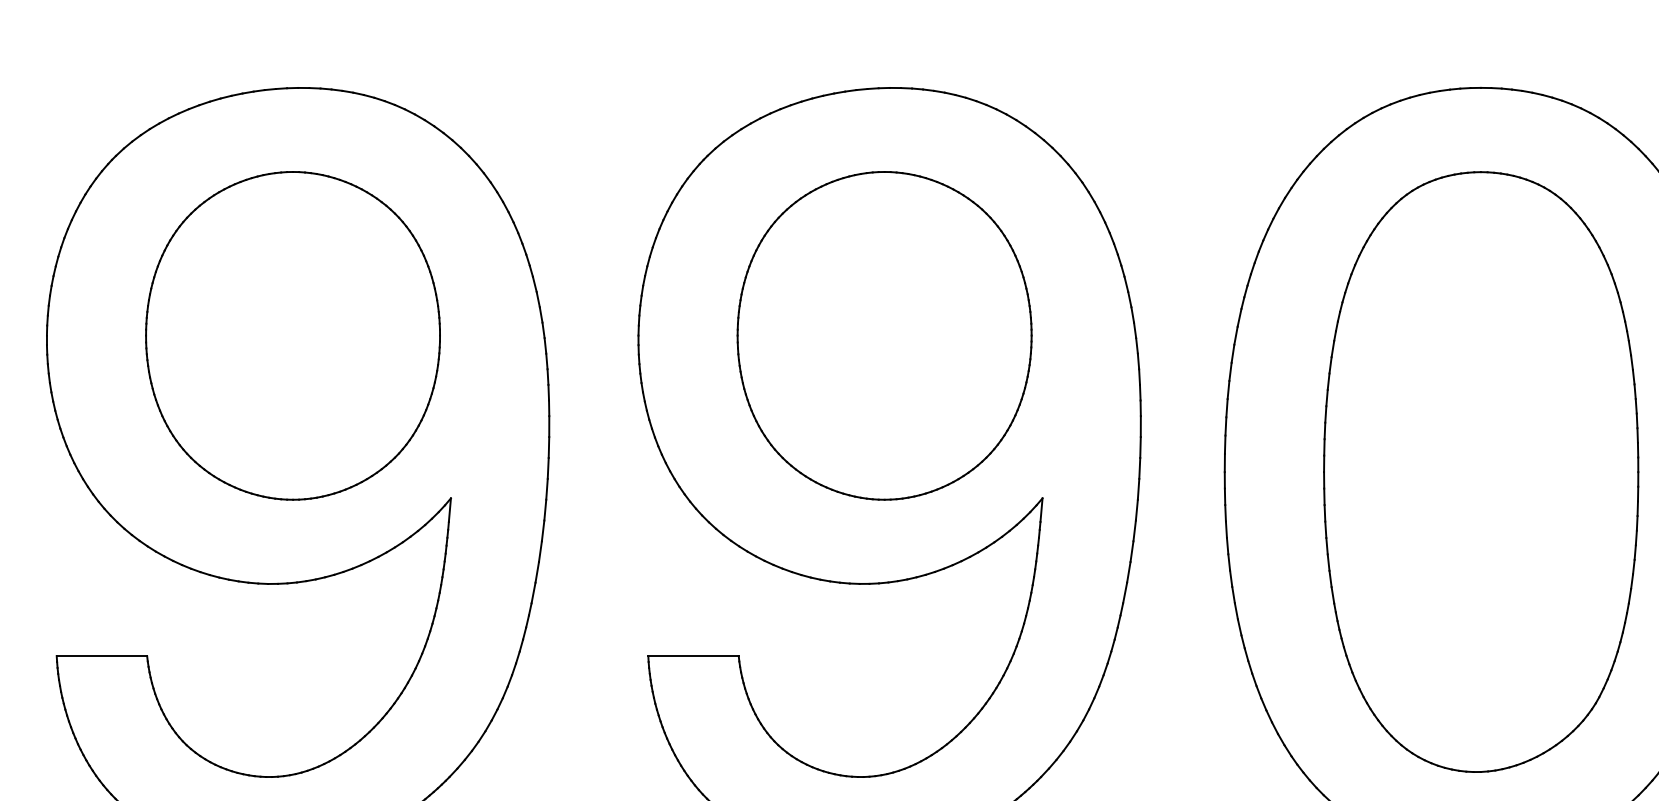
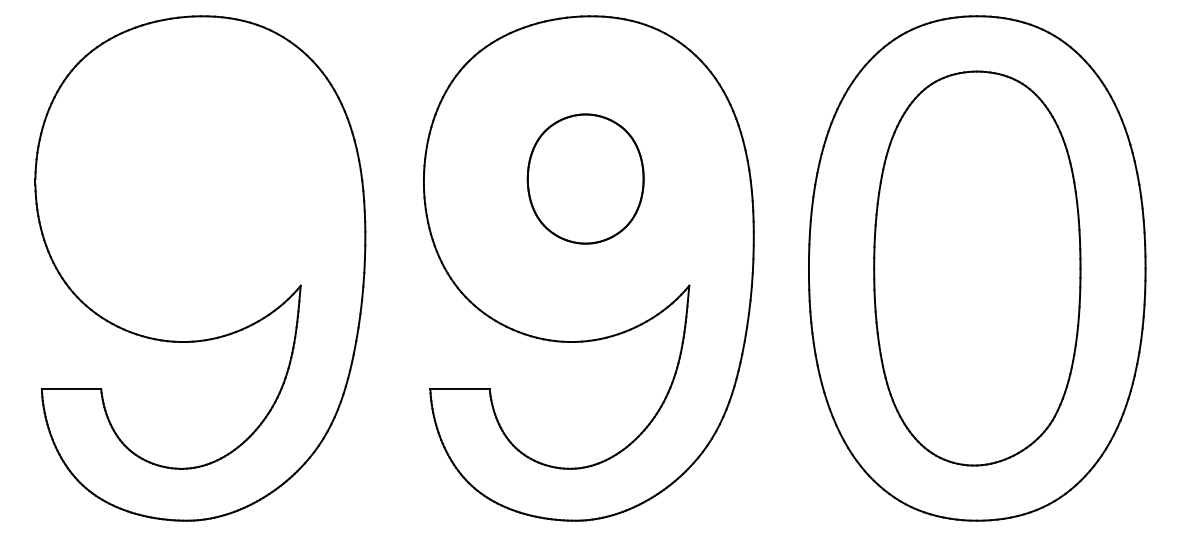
part: (292, 334) -> (196, 178), removed
part: (884, 334) -> (585, 178), size x0.6

